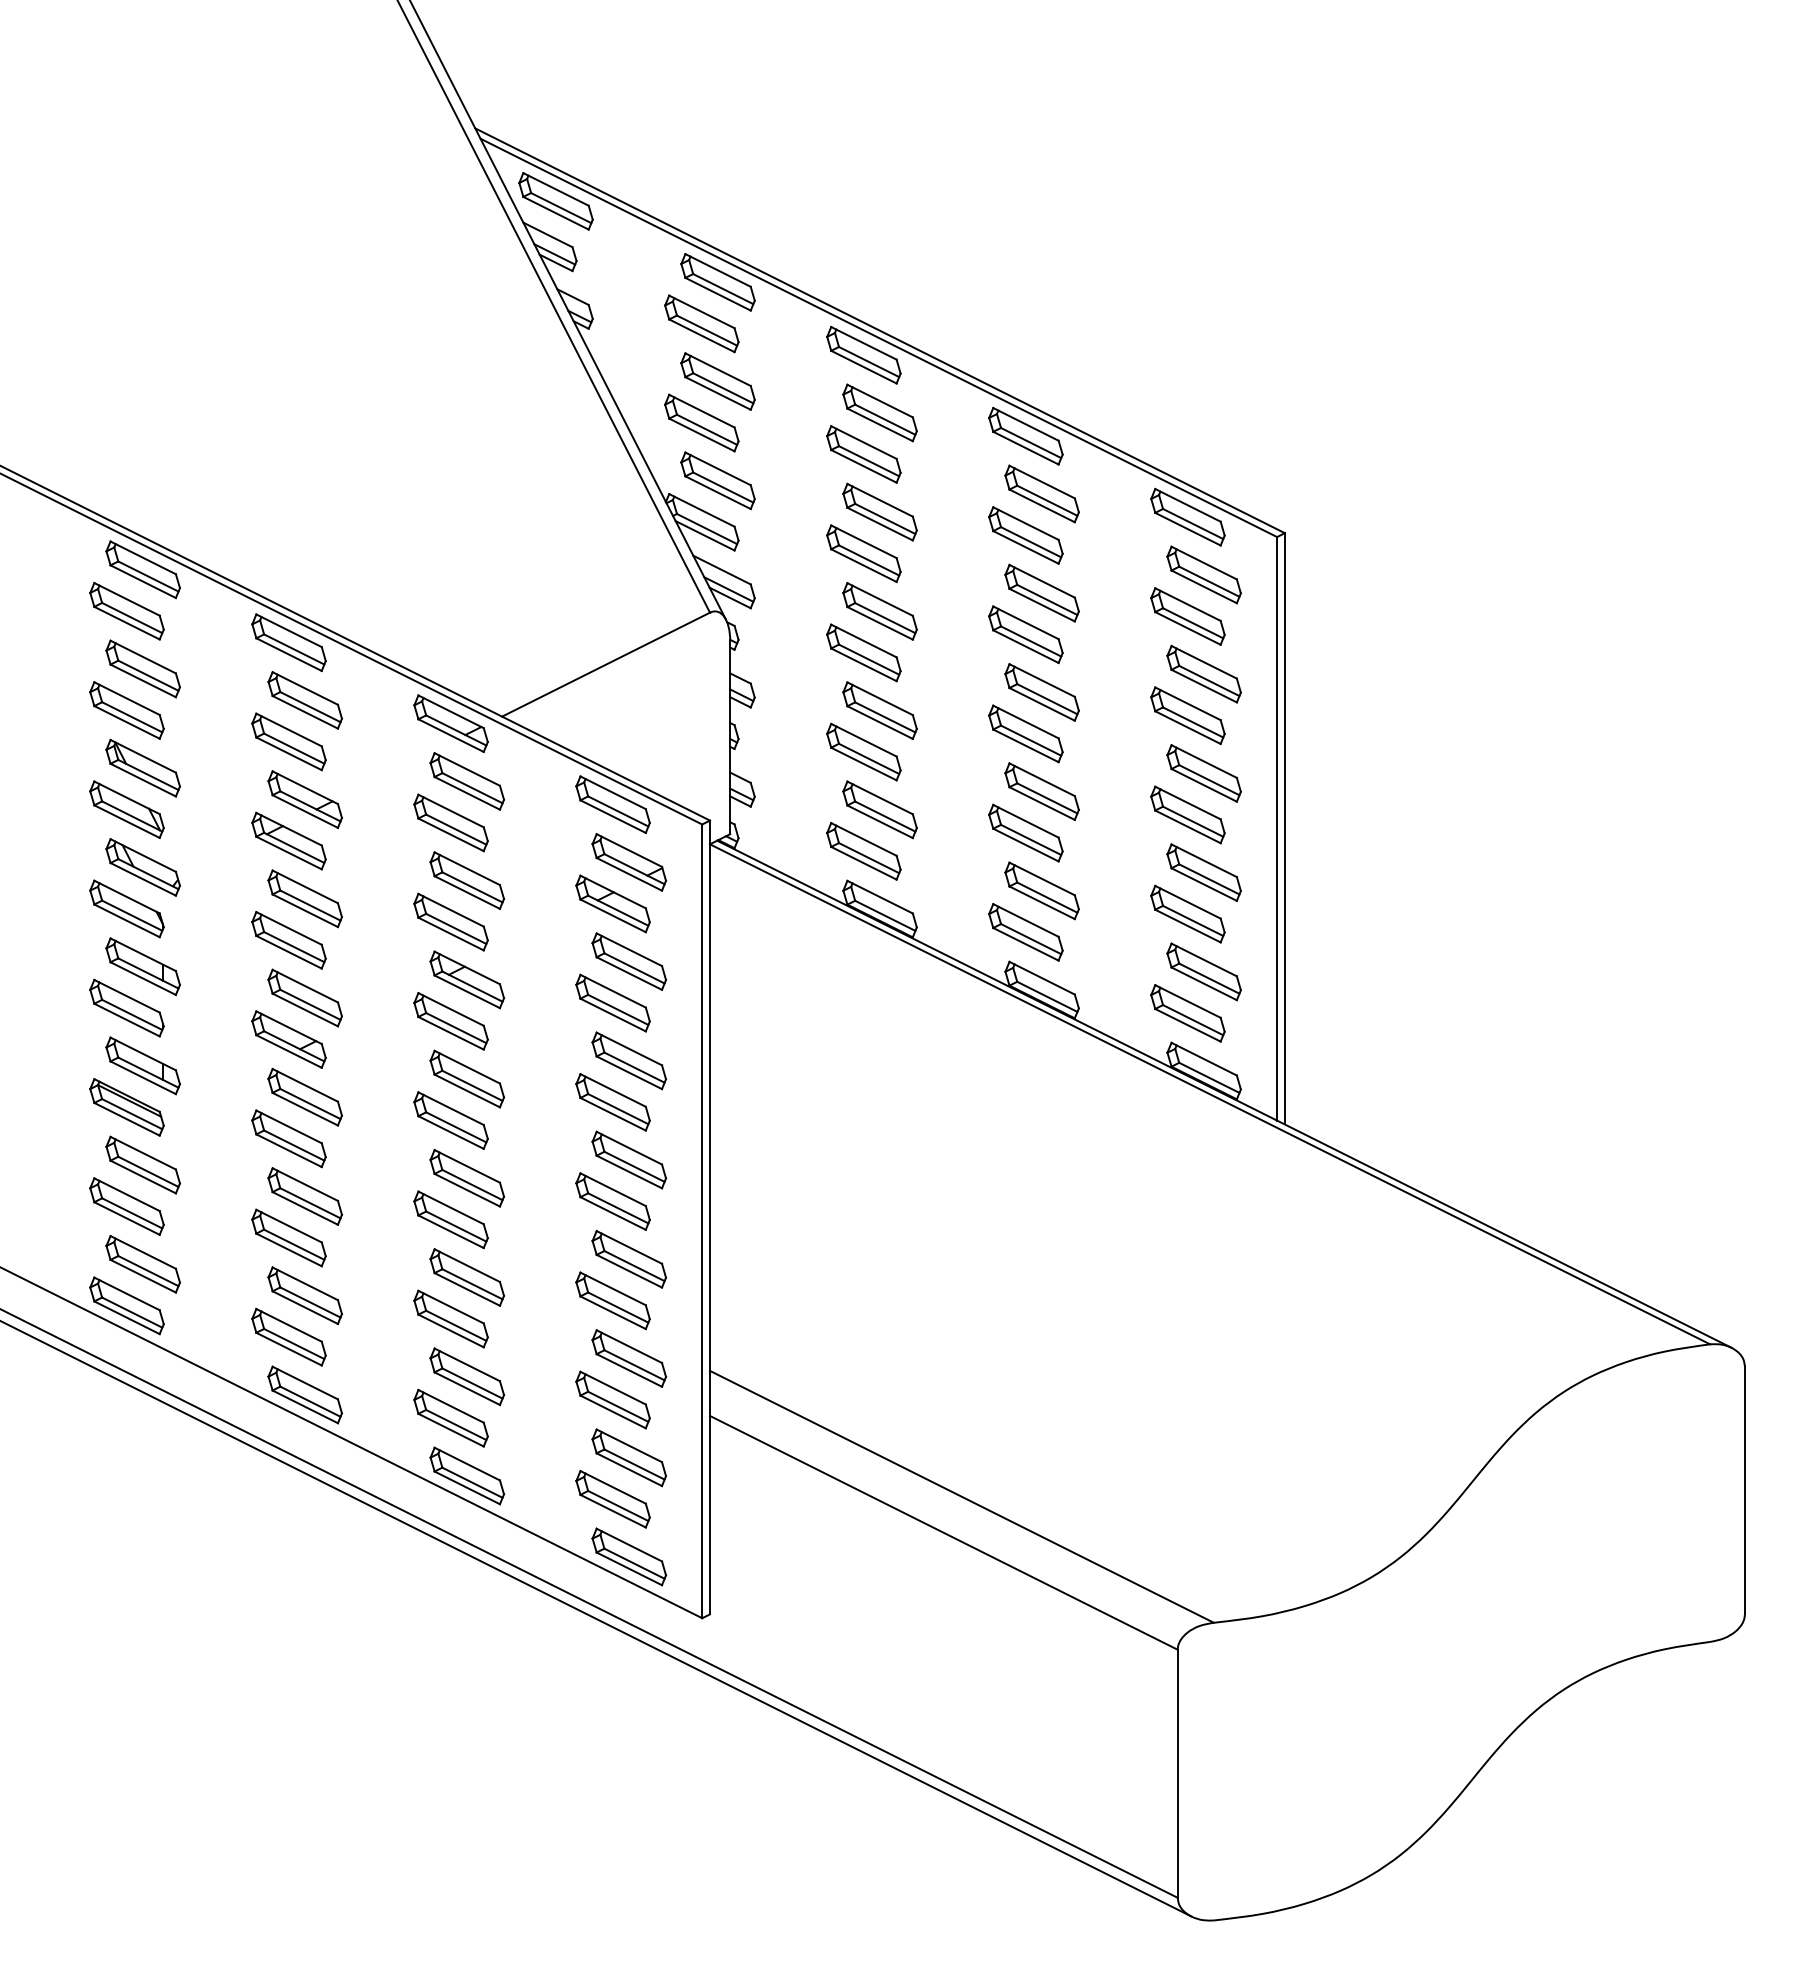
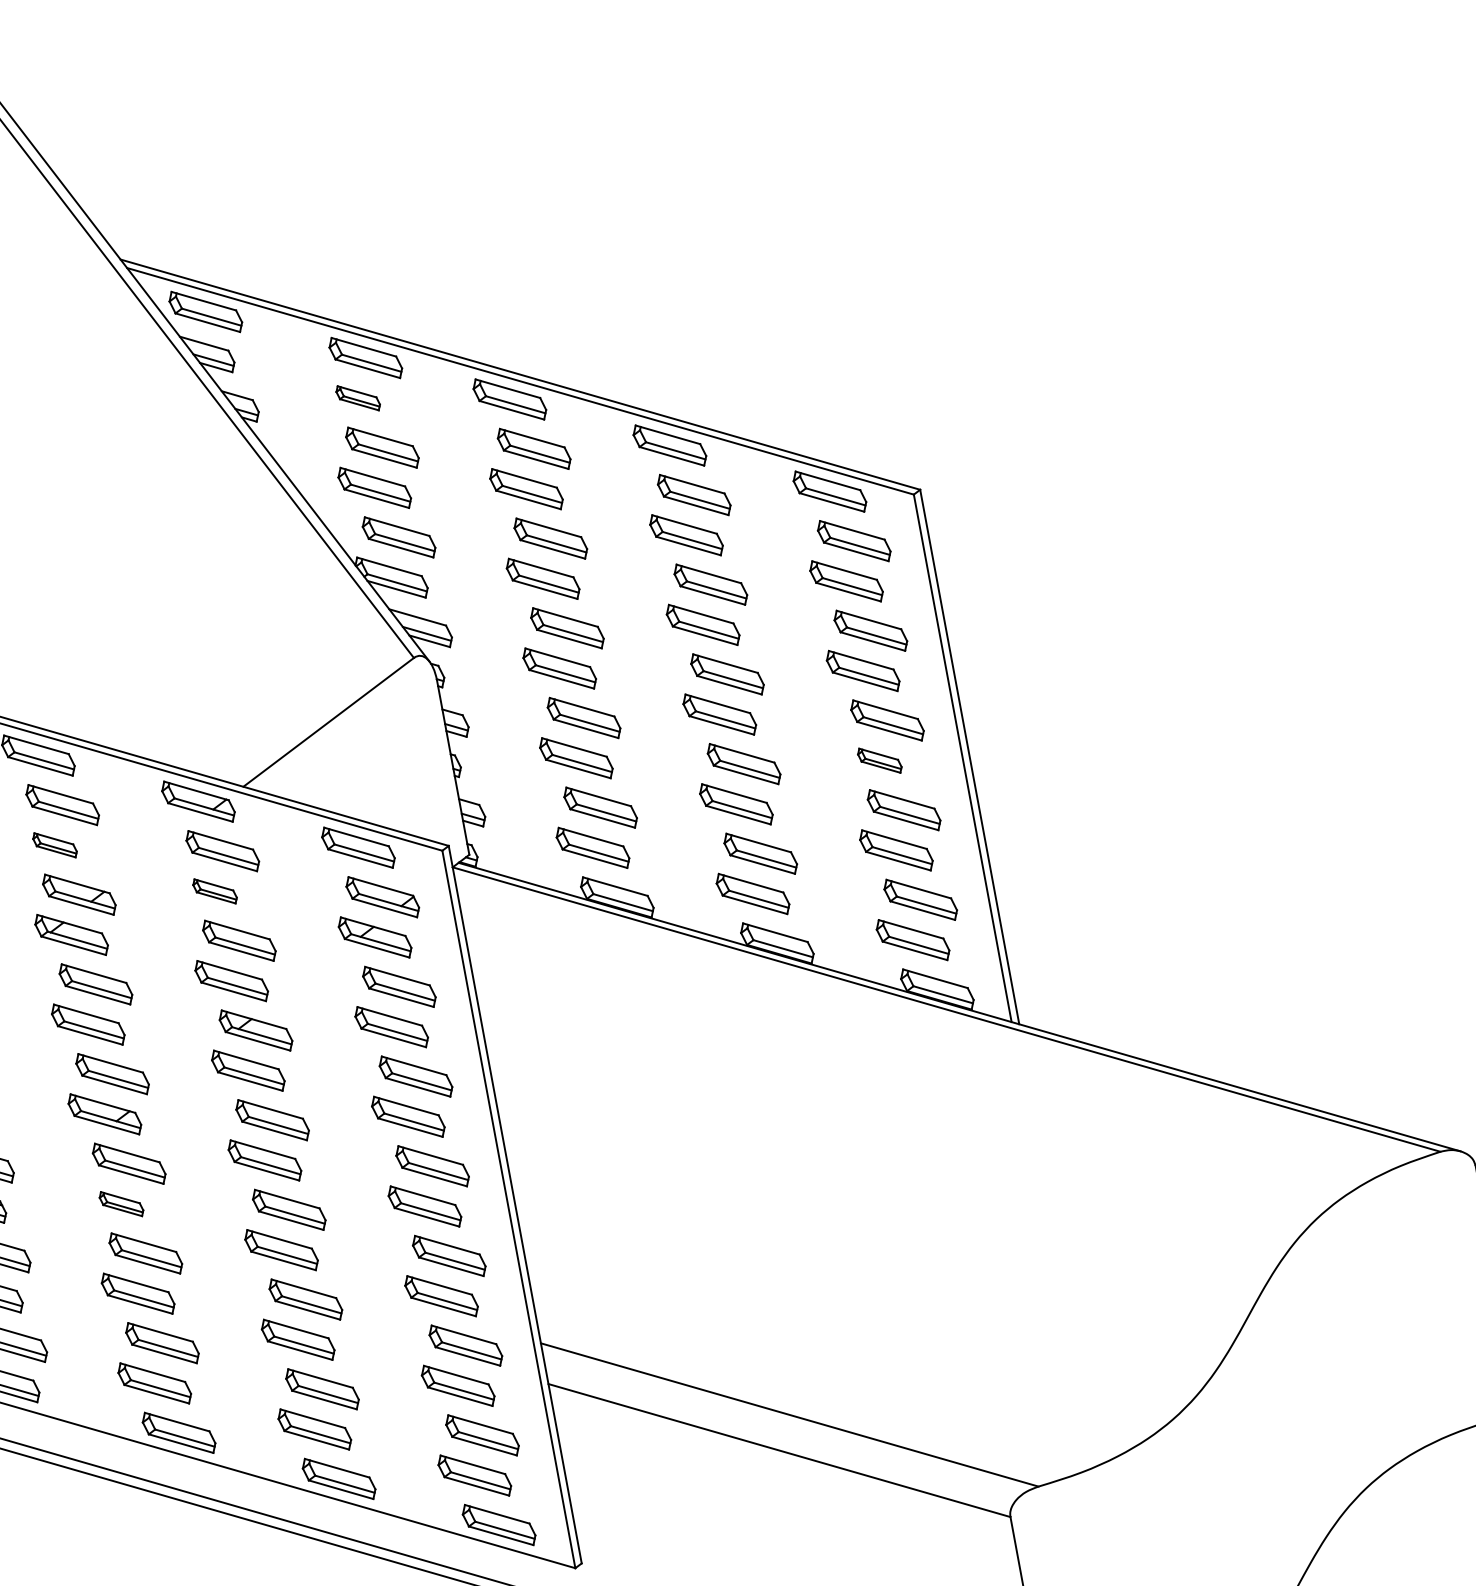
part: (701, 323) -> (357, 398), size x0.6
part: (288, 741) -> (54, 845), size x0.6
part: (1187, 814) -> (879, 760), size x0.6
part: (450, 822) -> (214, 891), size x0.6
part: (288, 1138) -> (121, 1203), size x0.6

